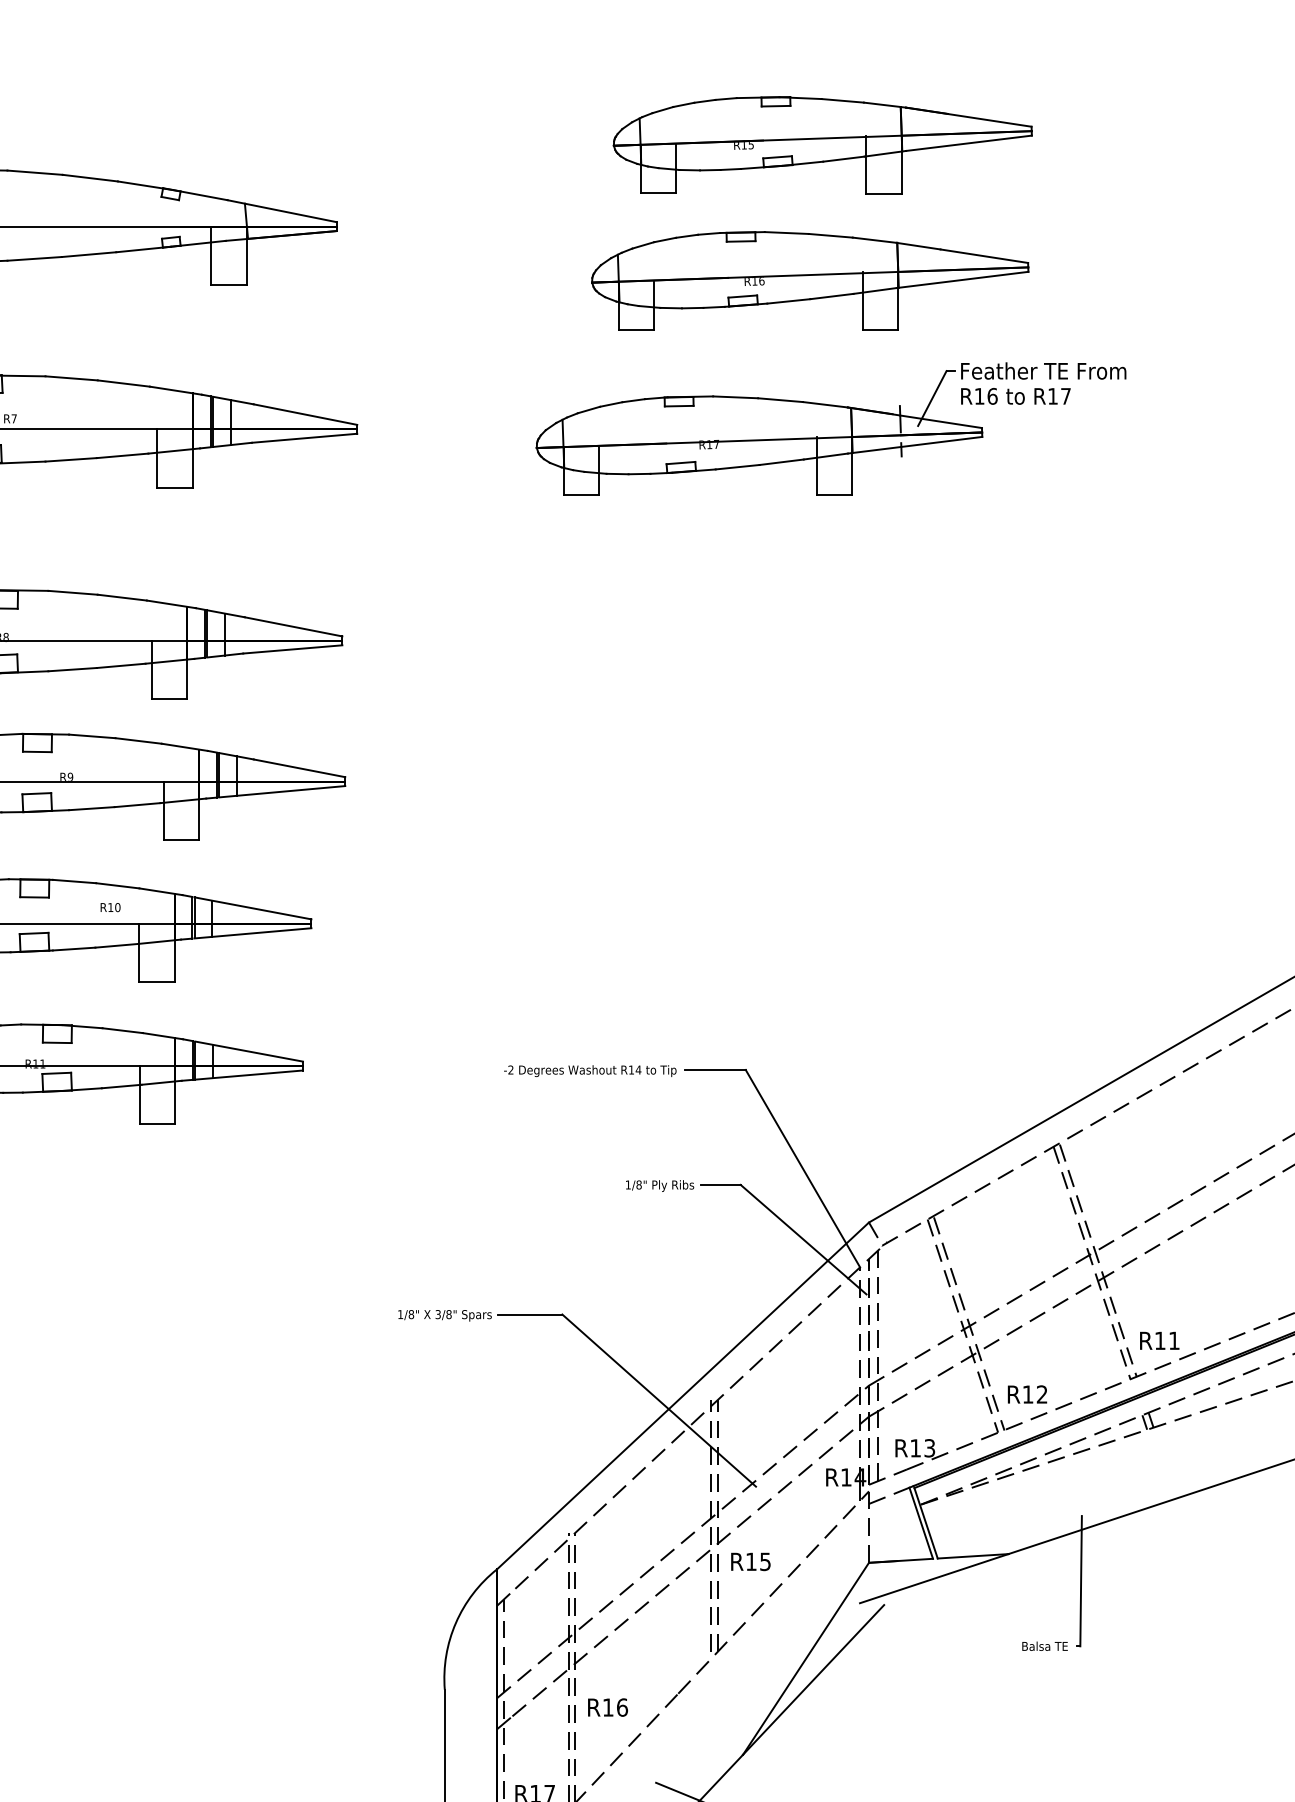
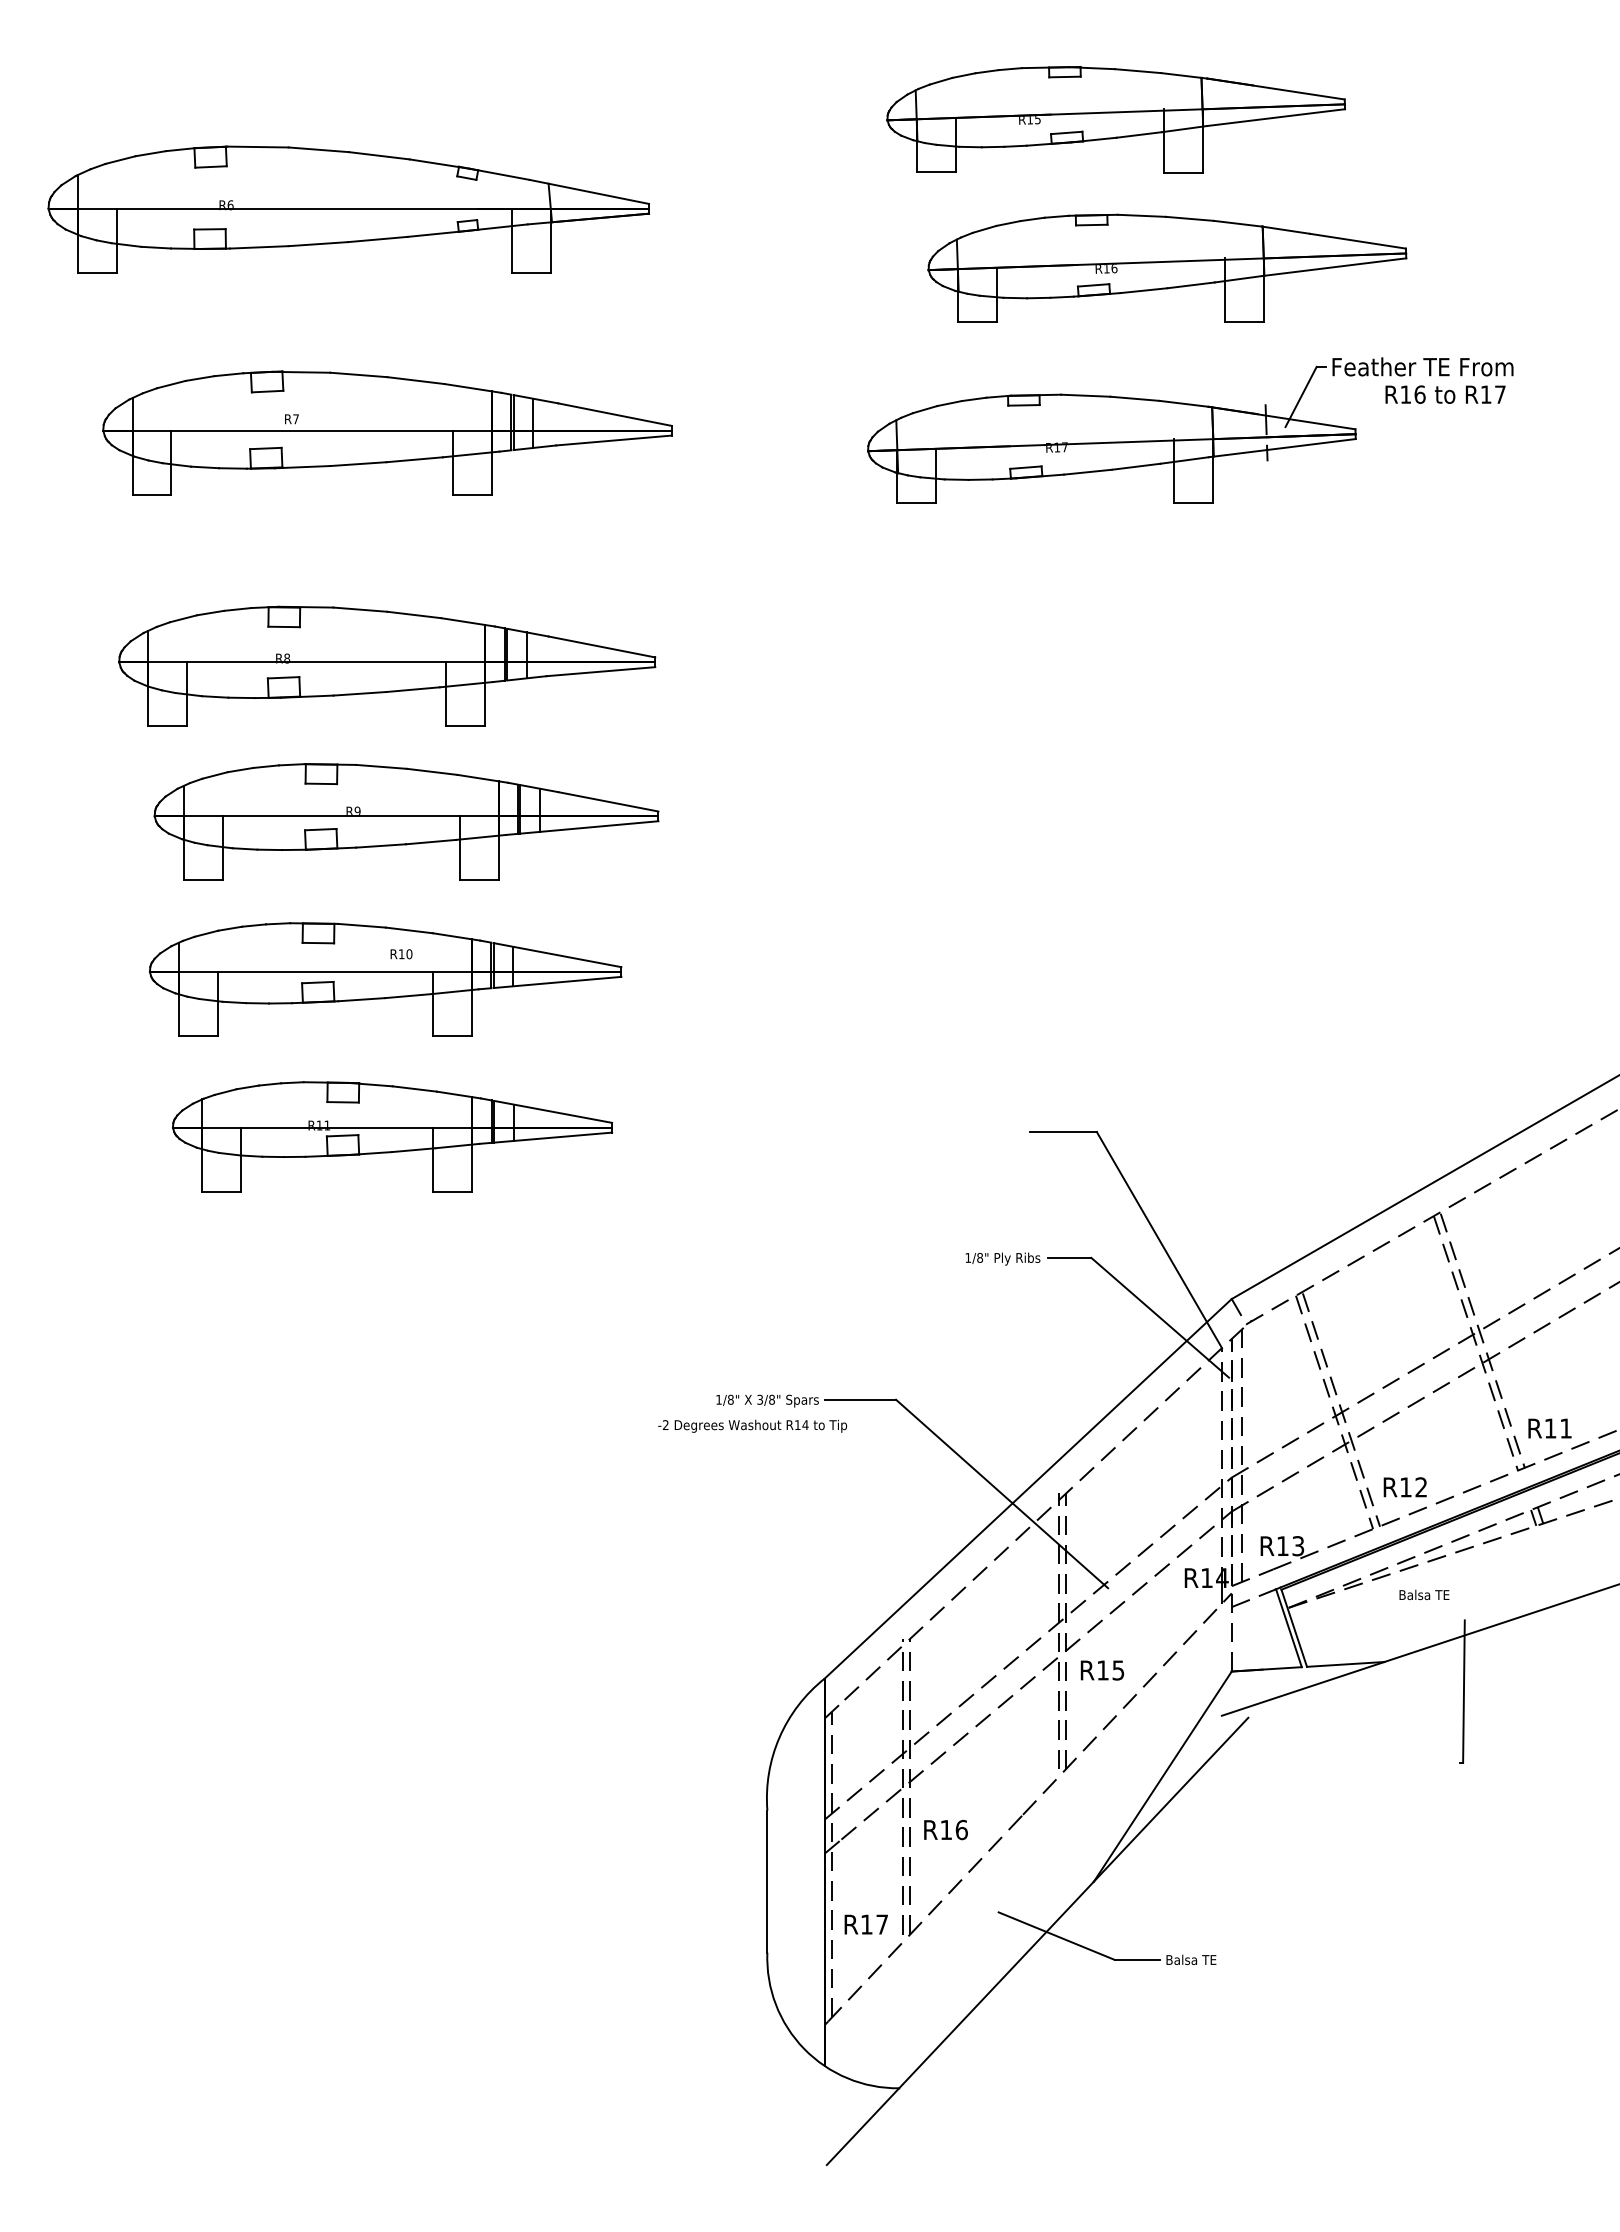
part: (822, 145) -> (1115, 119), moved
text: (1015, 396) -> (1445, 394), moved
text: (590, 1070) -> (752, 1425), moved
text: (1045, 1645) -> (1424, 1594), moved

